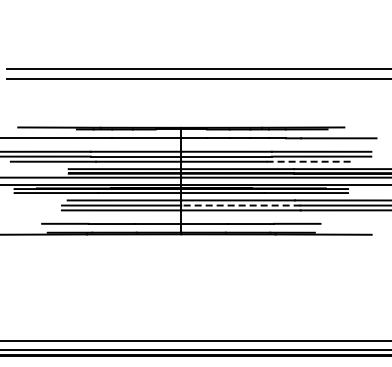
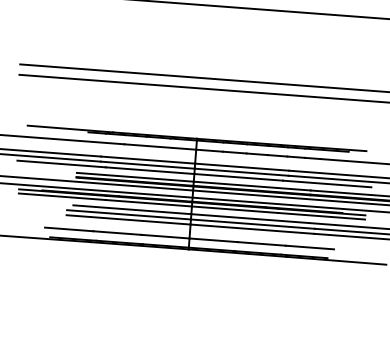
line: (309, 161) -> (327, 183), dashed -> solid
line: (240, 205) -> (252, 224), dashed -> solid

